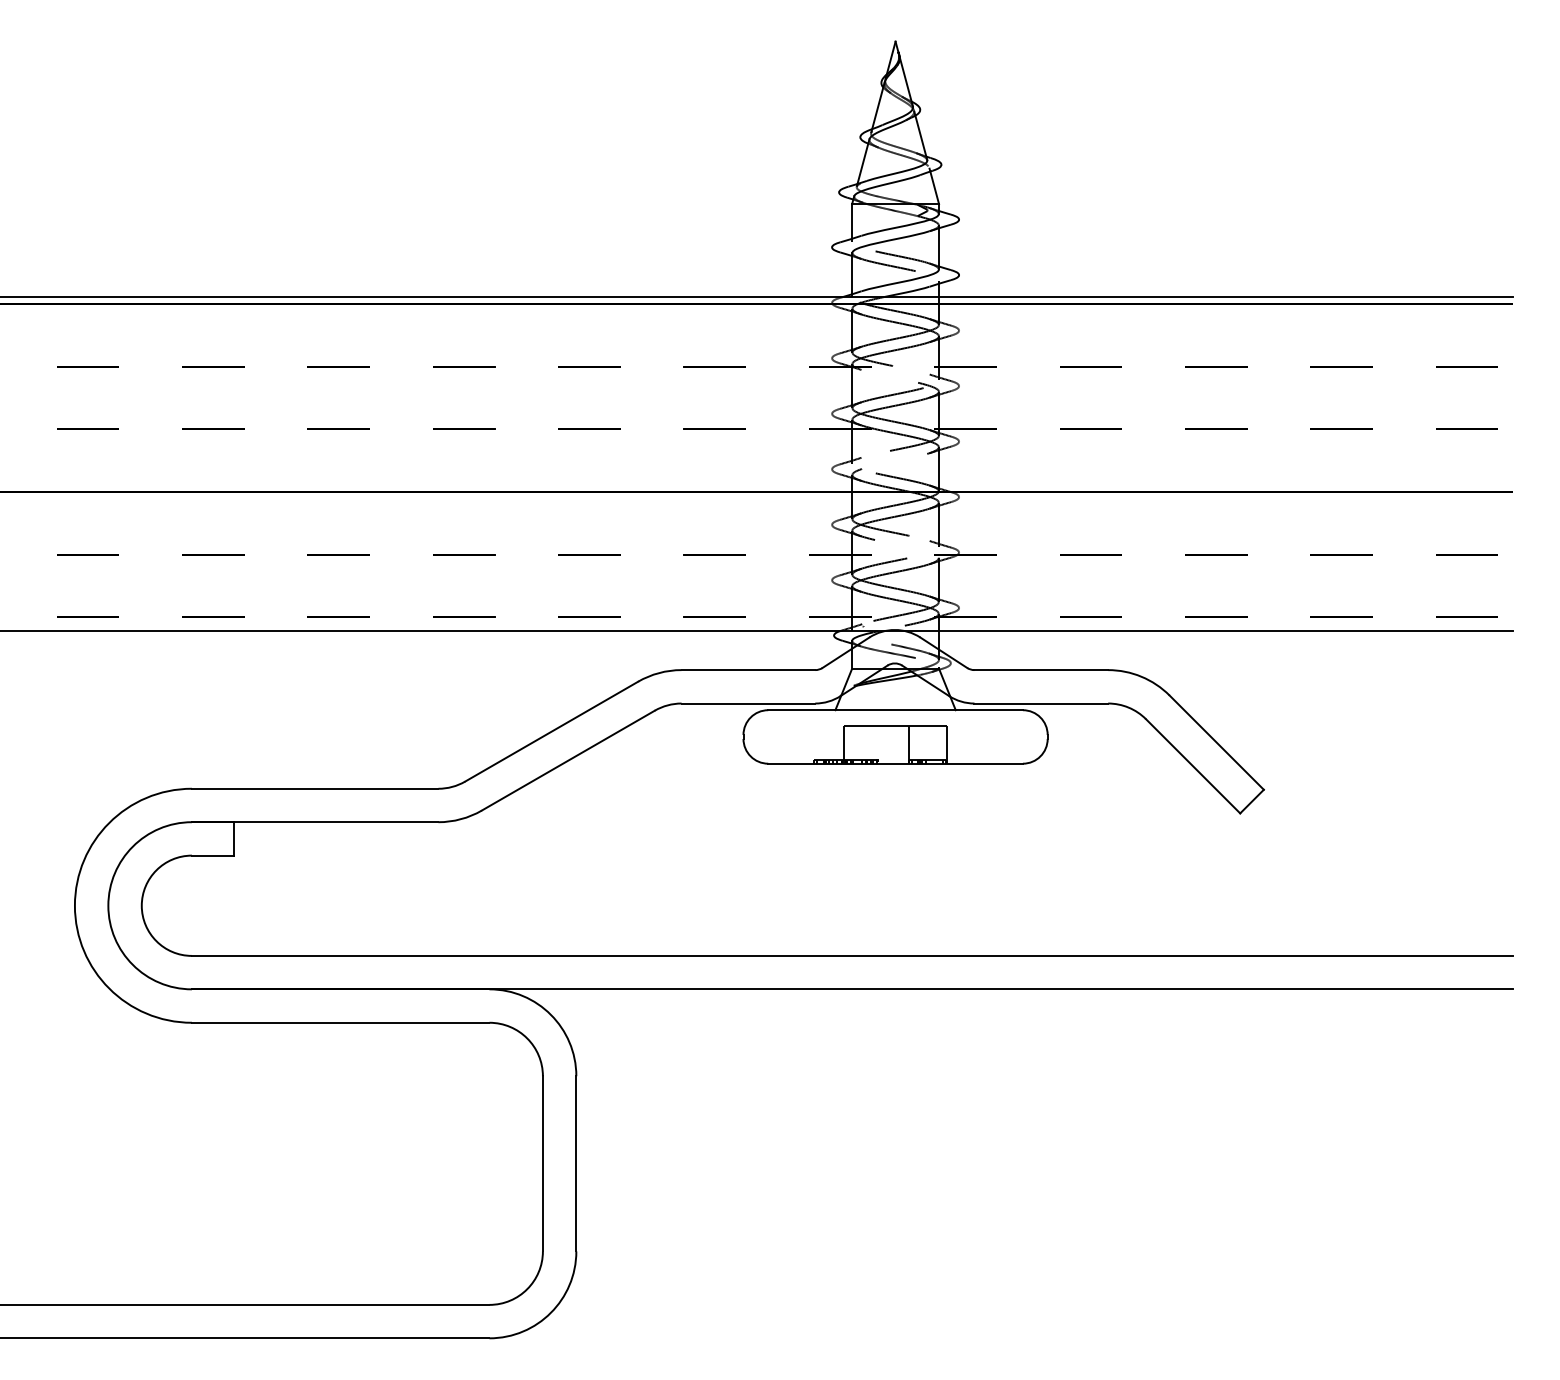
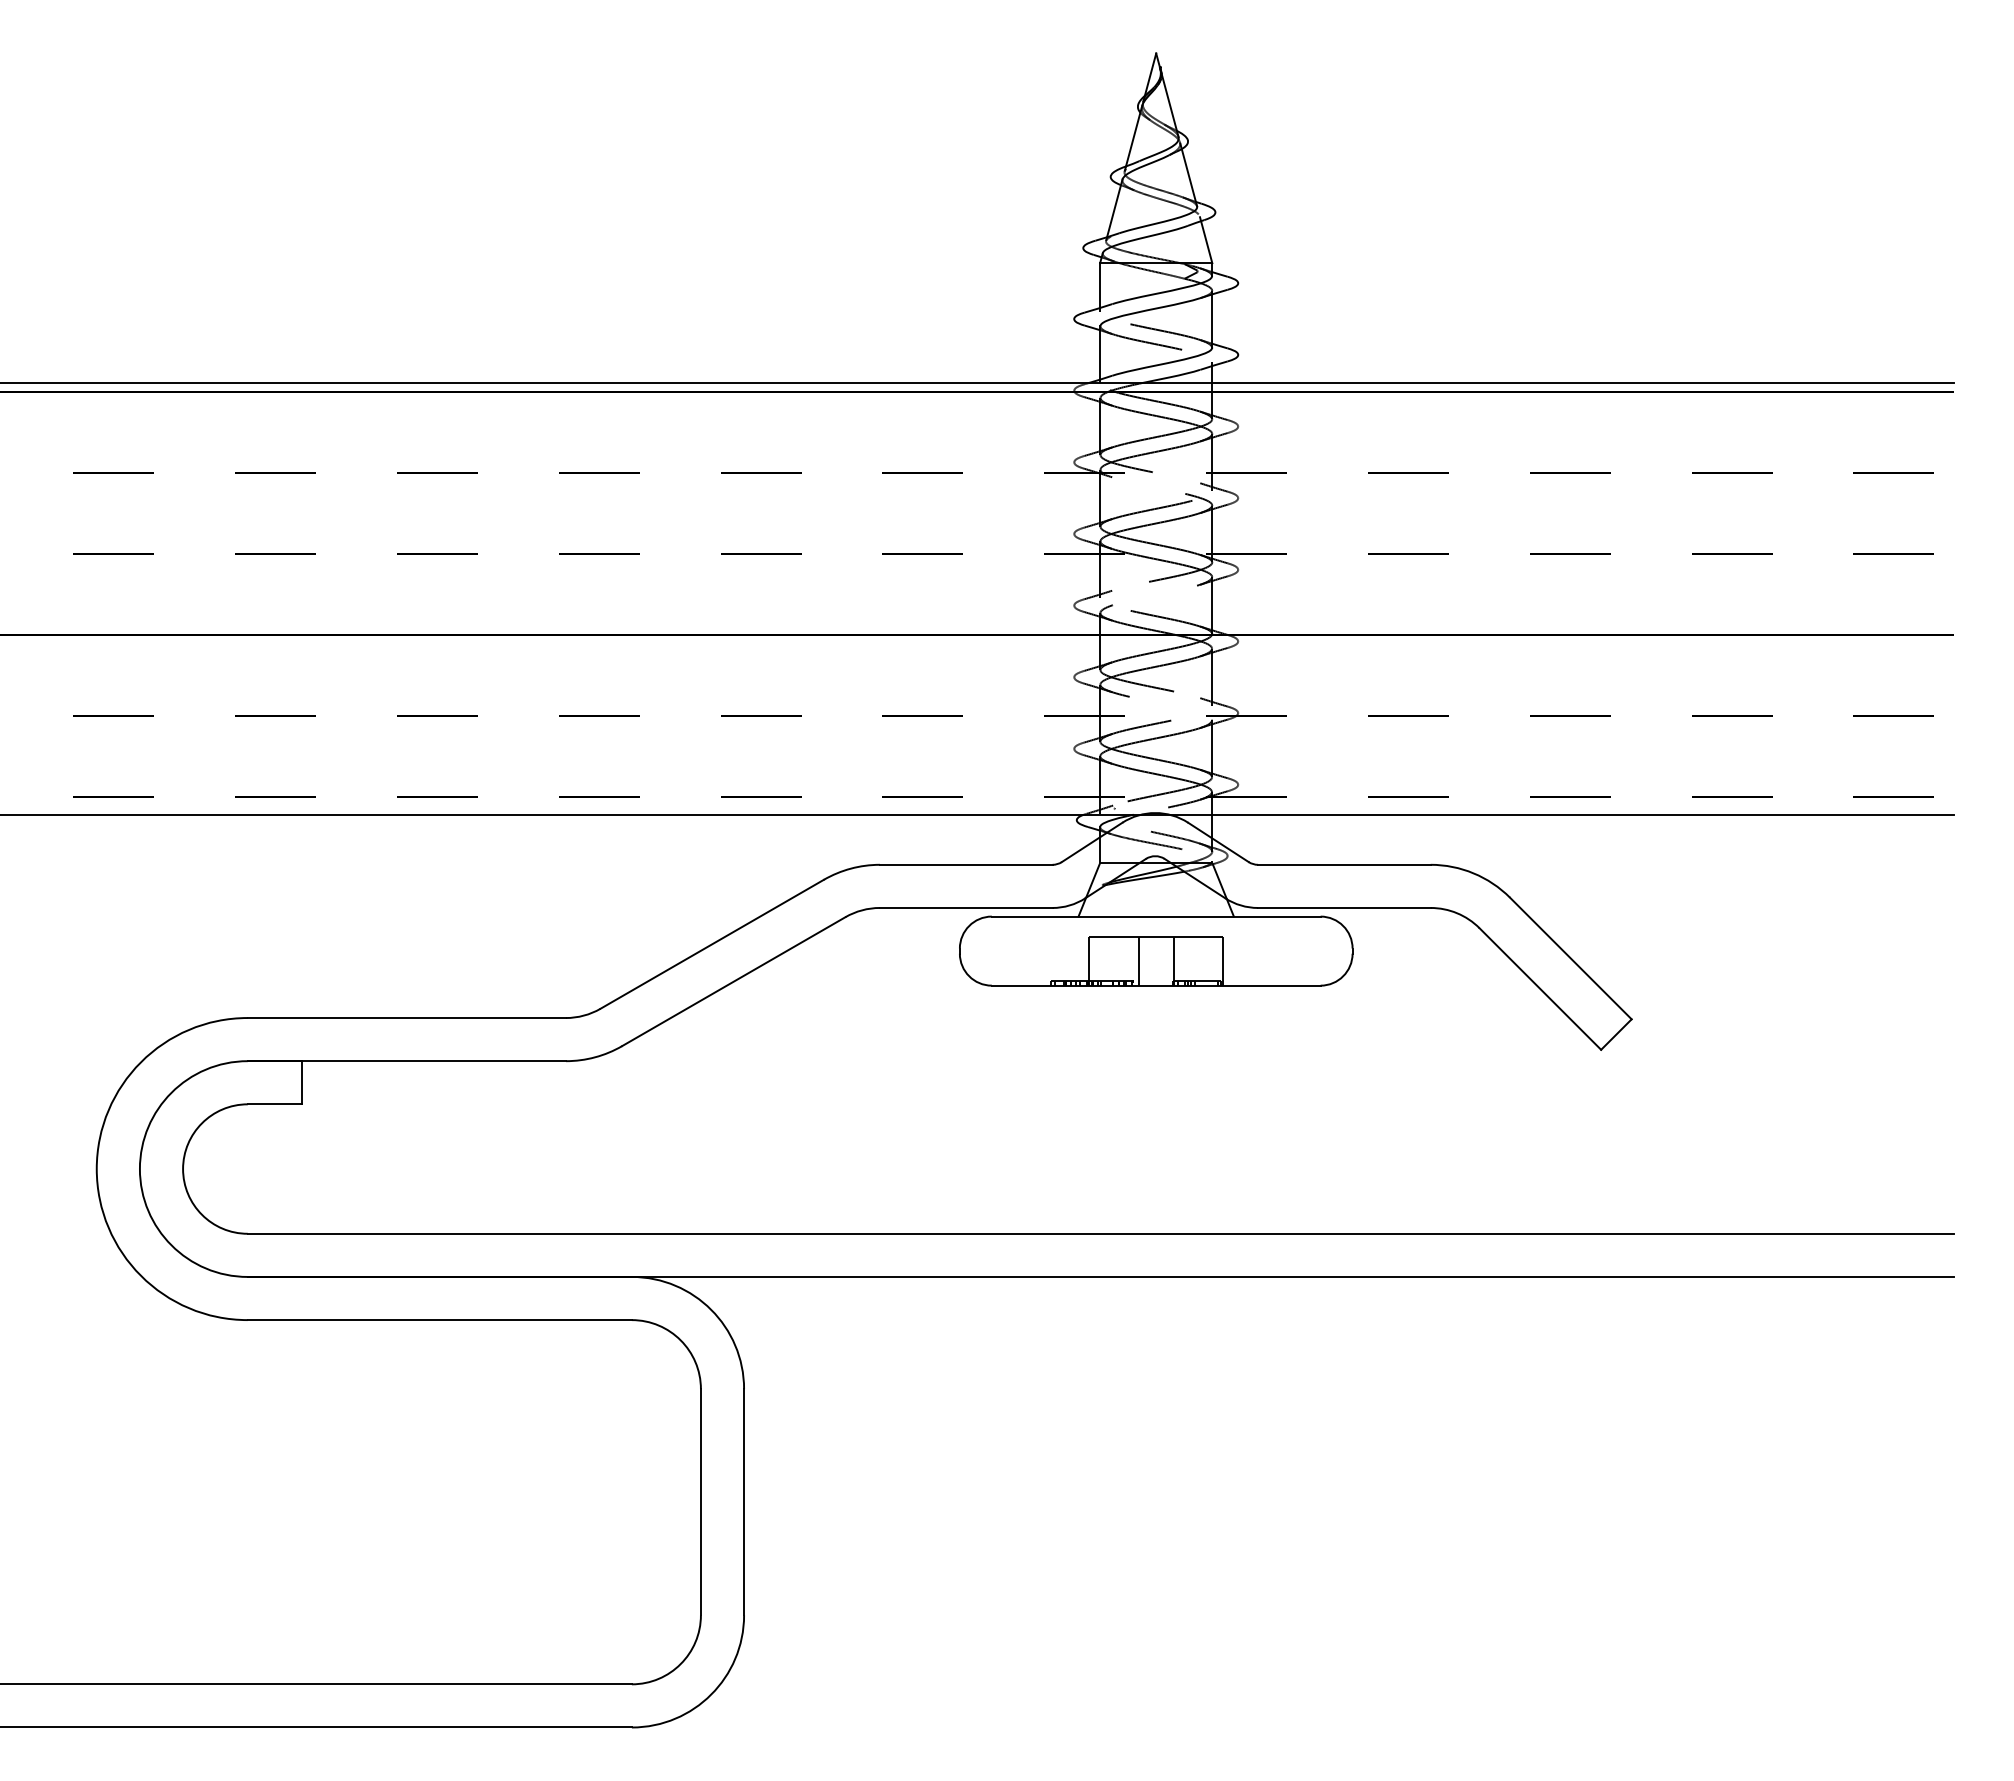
line: (881, 744) -> (1138, 961), added

